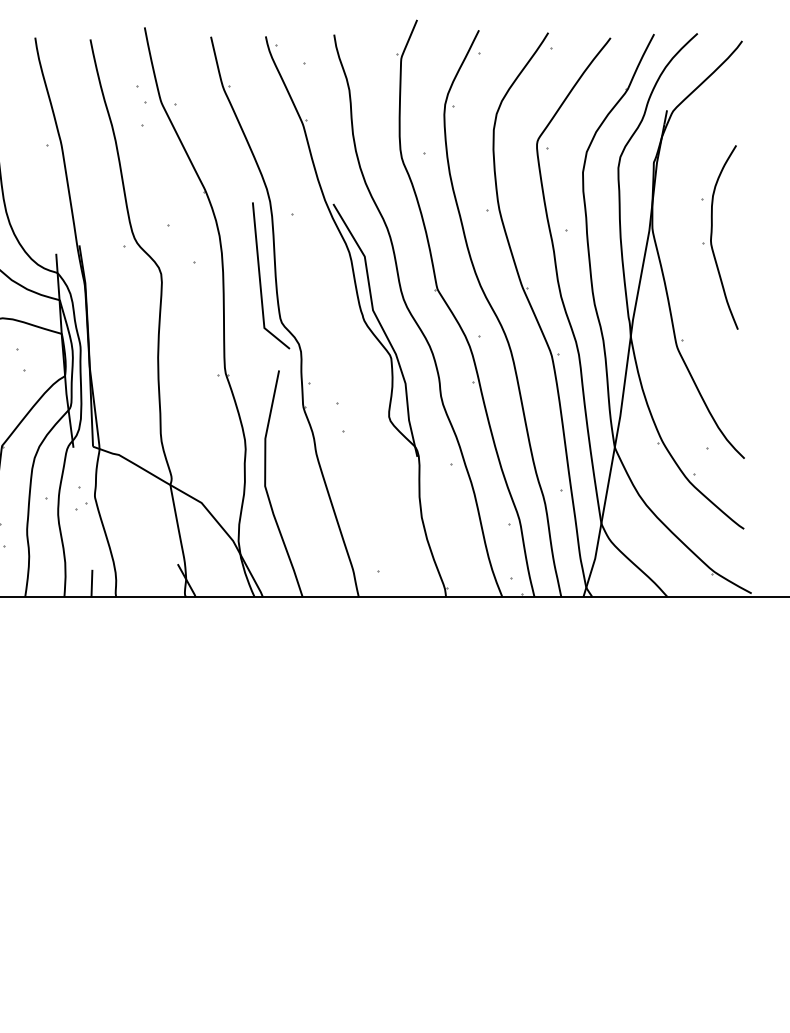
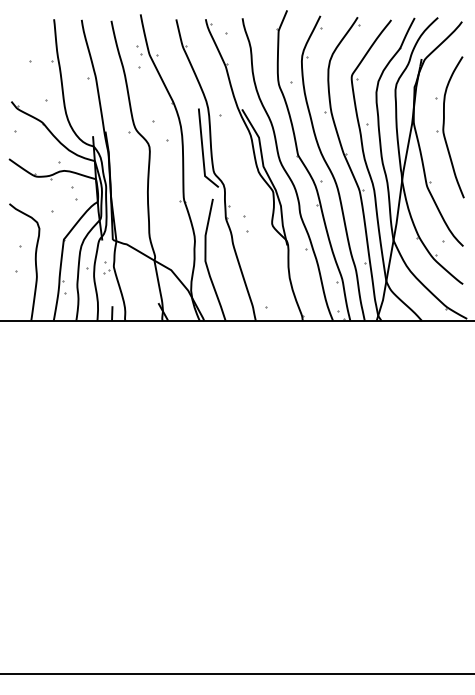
part: (718, 237) -> (449, 127), size x1.43

